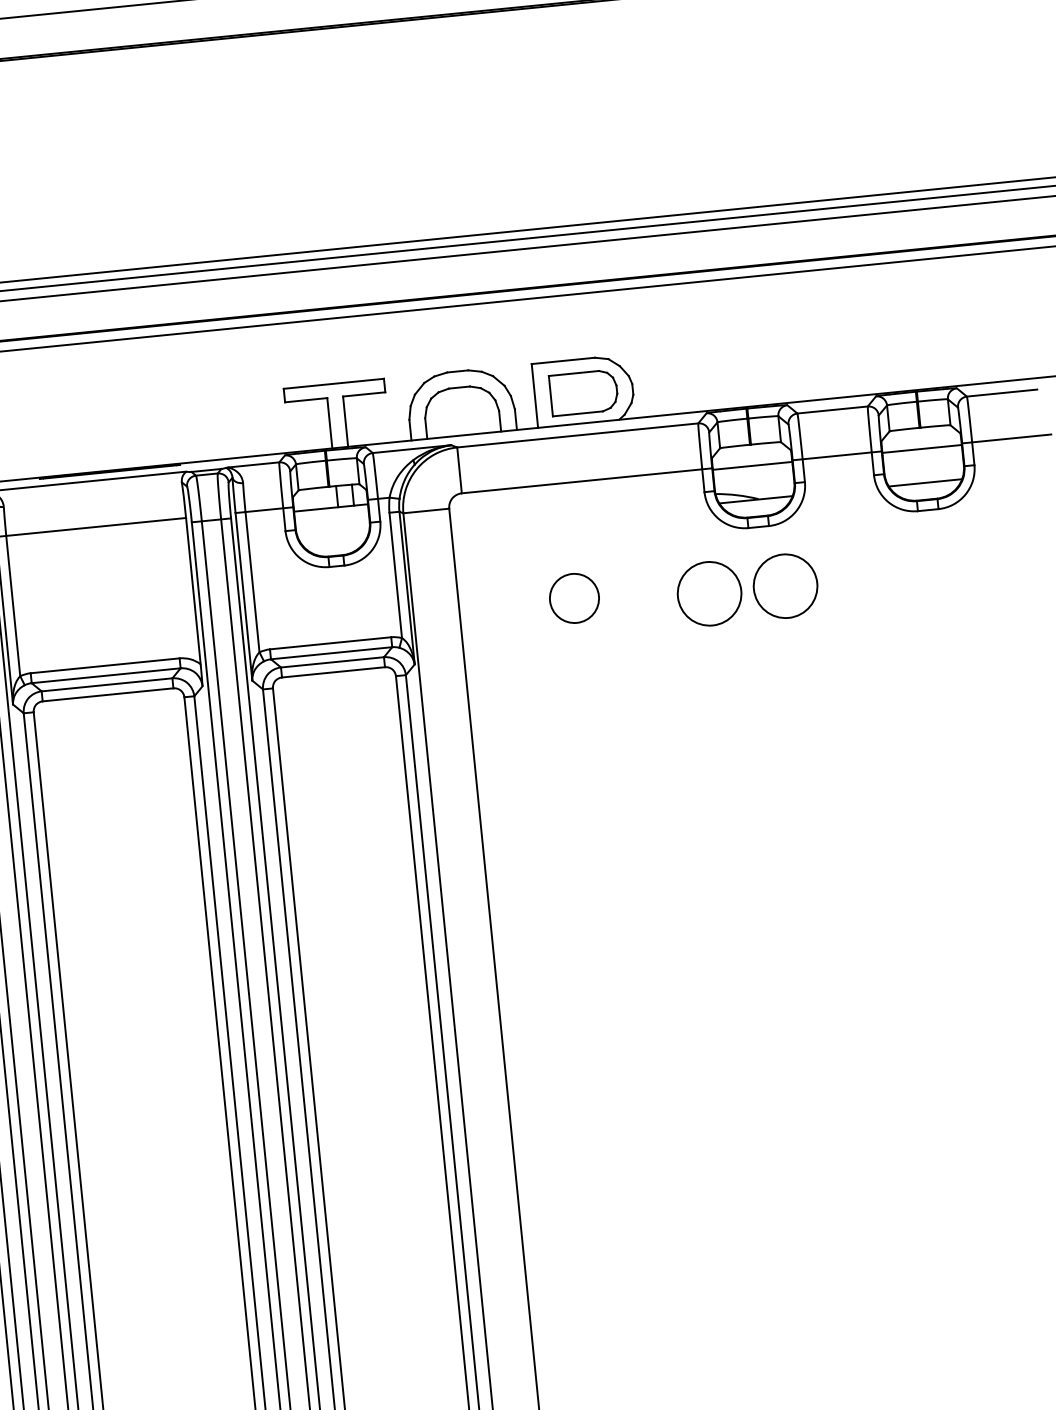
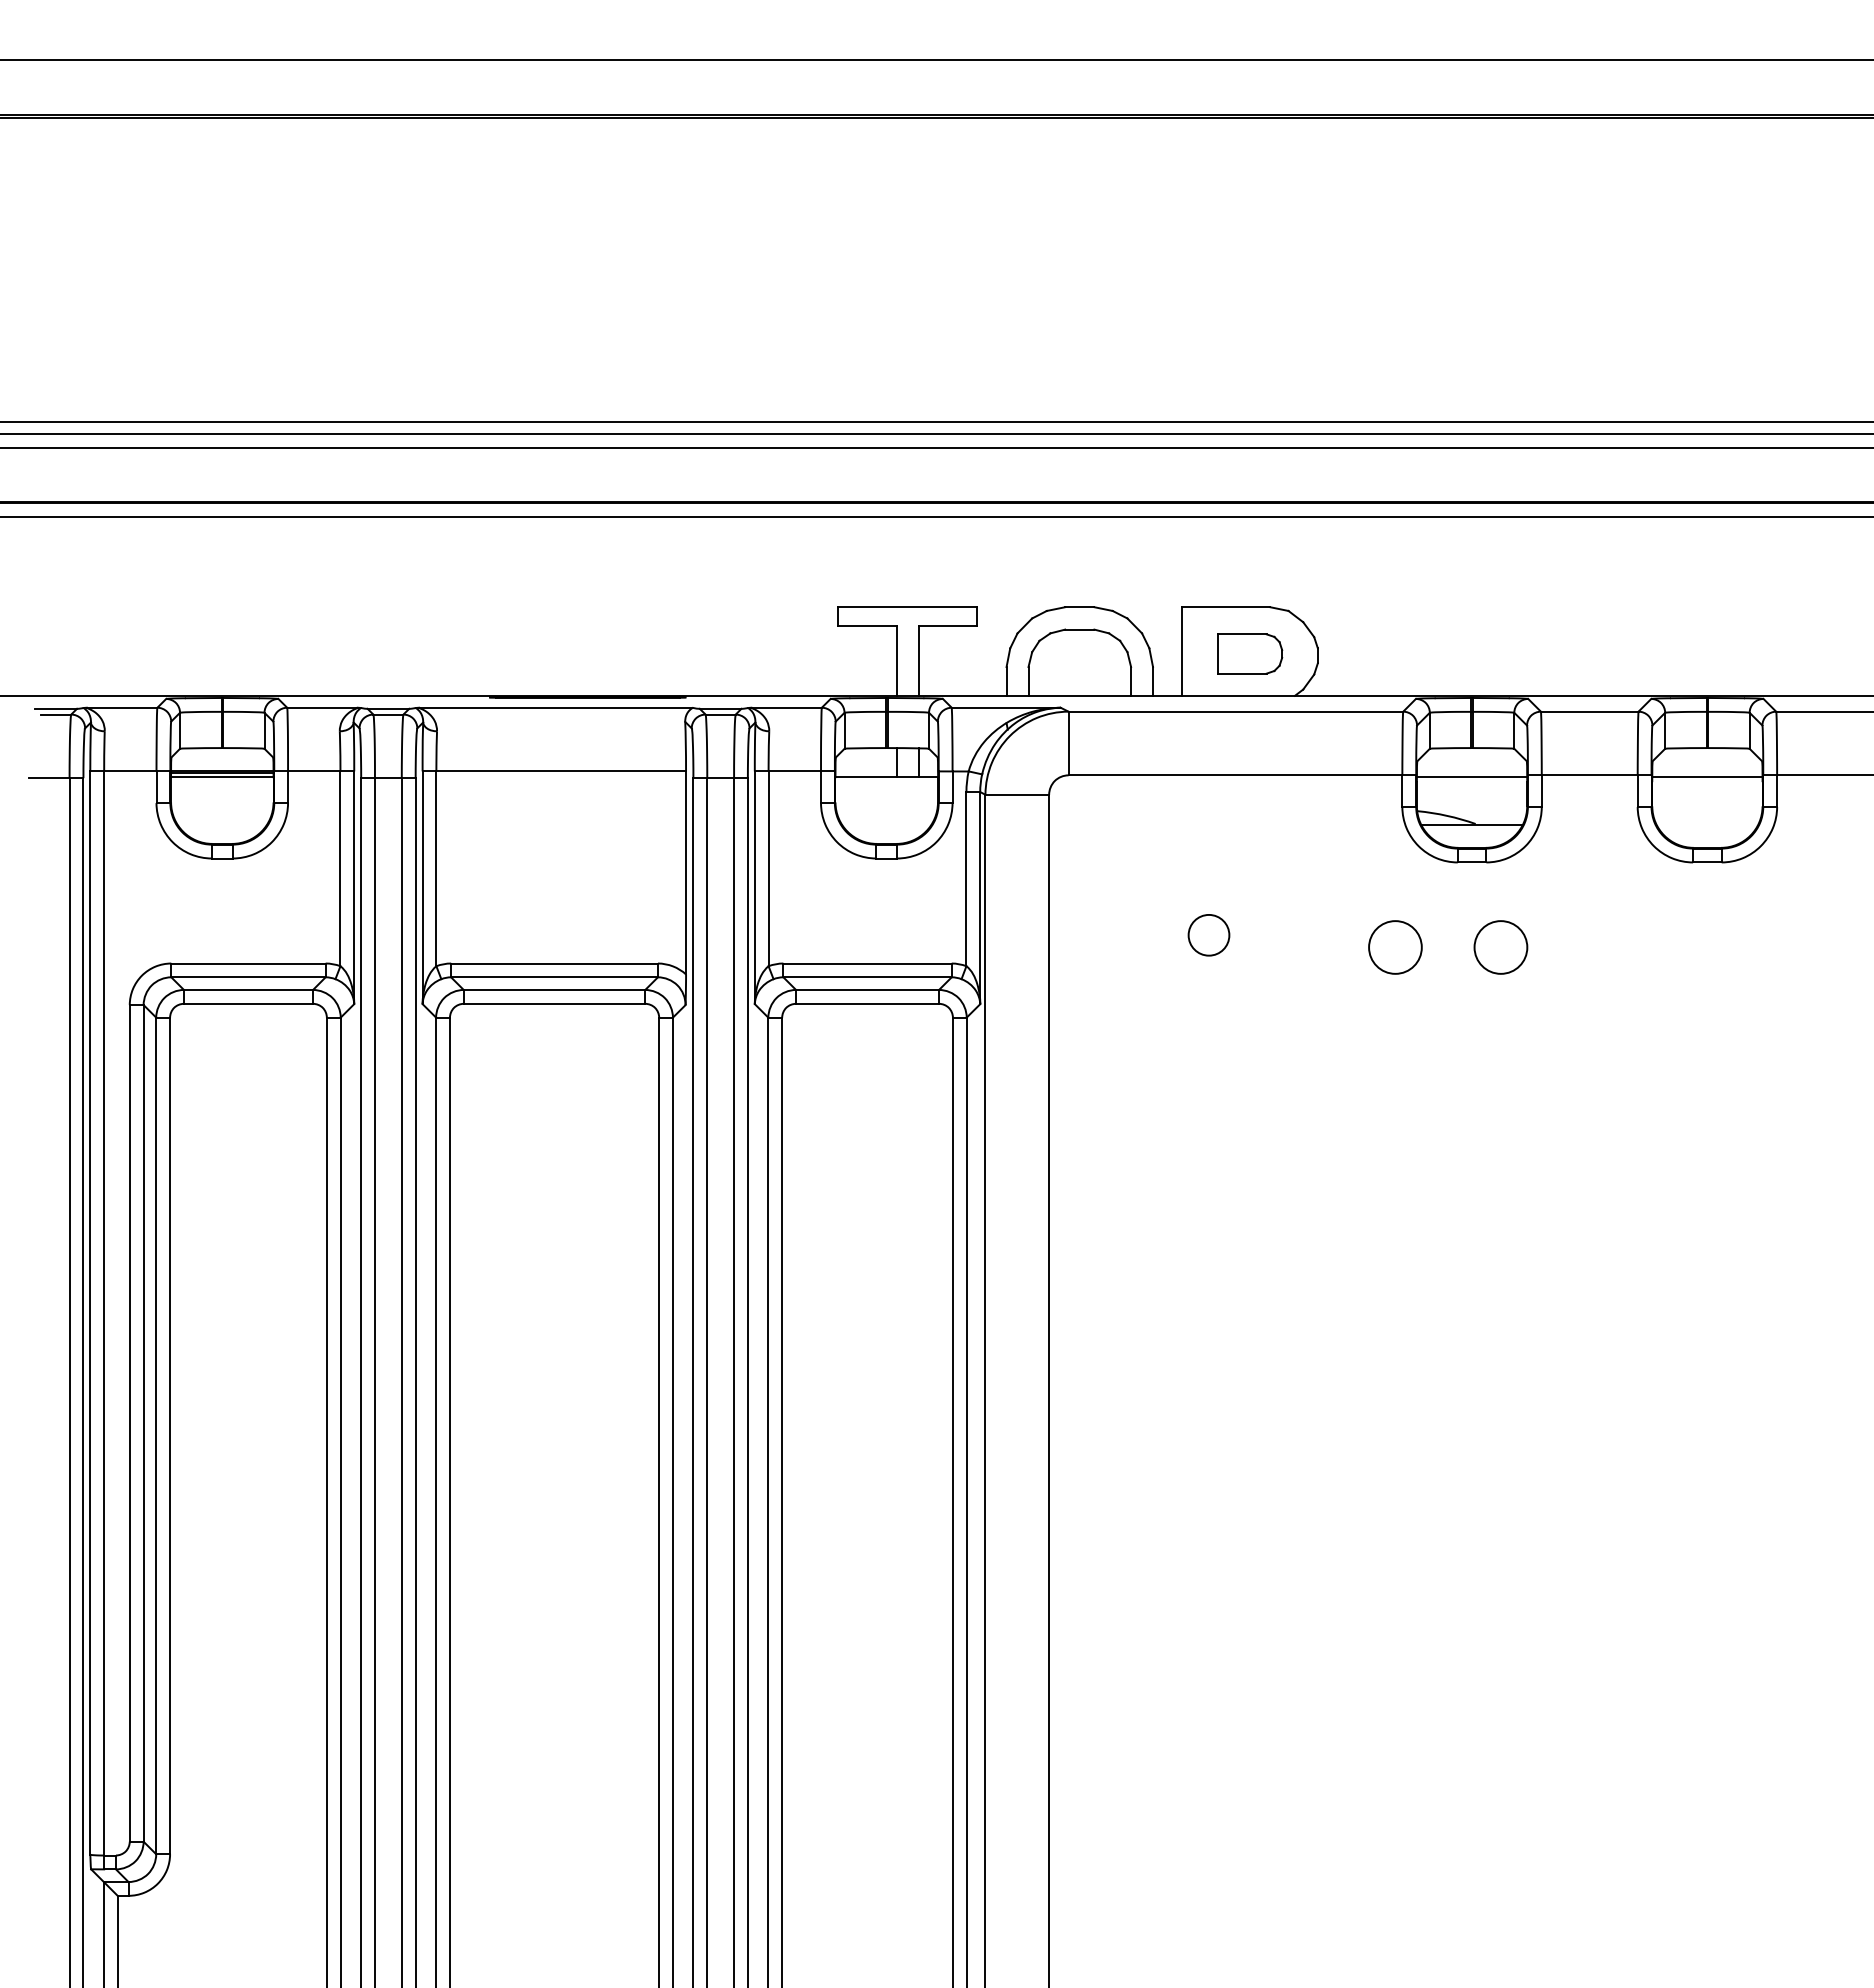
part: (583, 392) -> (1249, 653), size x0.7
line: (924, 482) -> (1706, 824), removed
circle: (785, 586) -> (1500, 947), size x0.6
circle: (709, 593) -> (1395, 947), size x0.6
circle: (574, 598) -> (1208, 935), size x0.6

